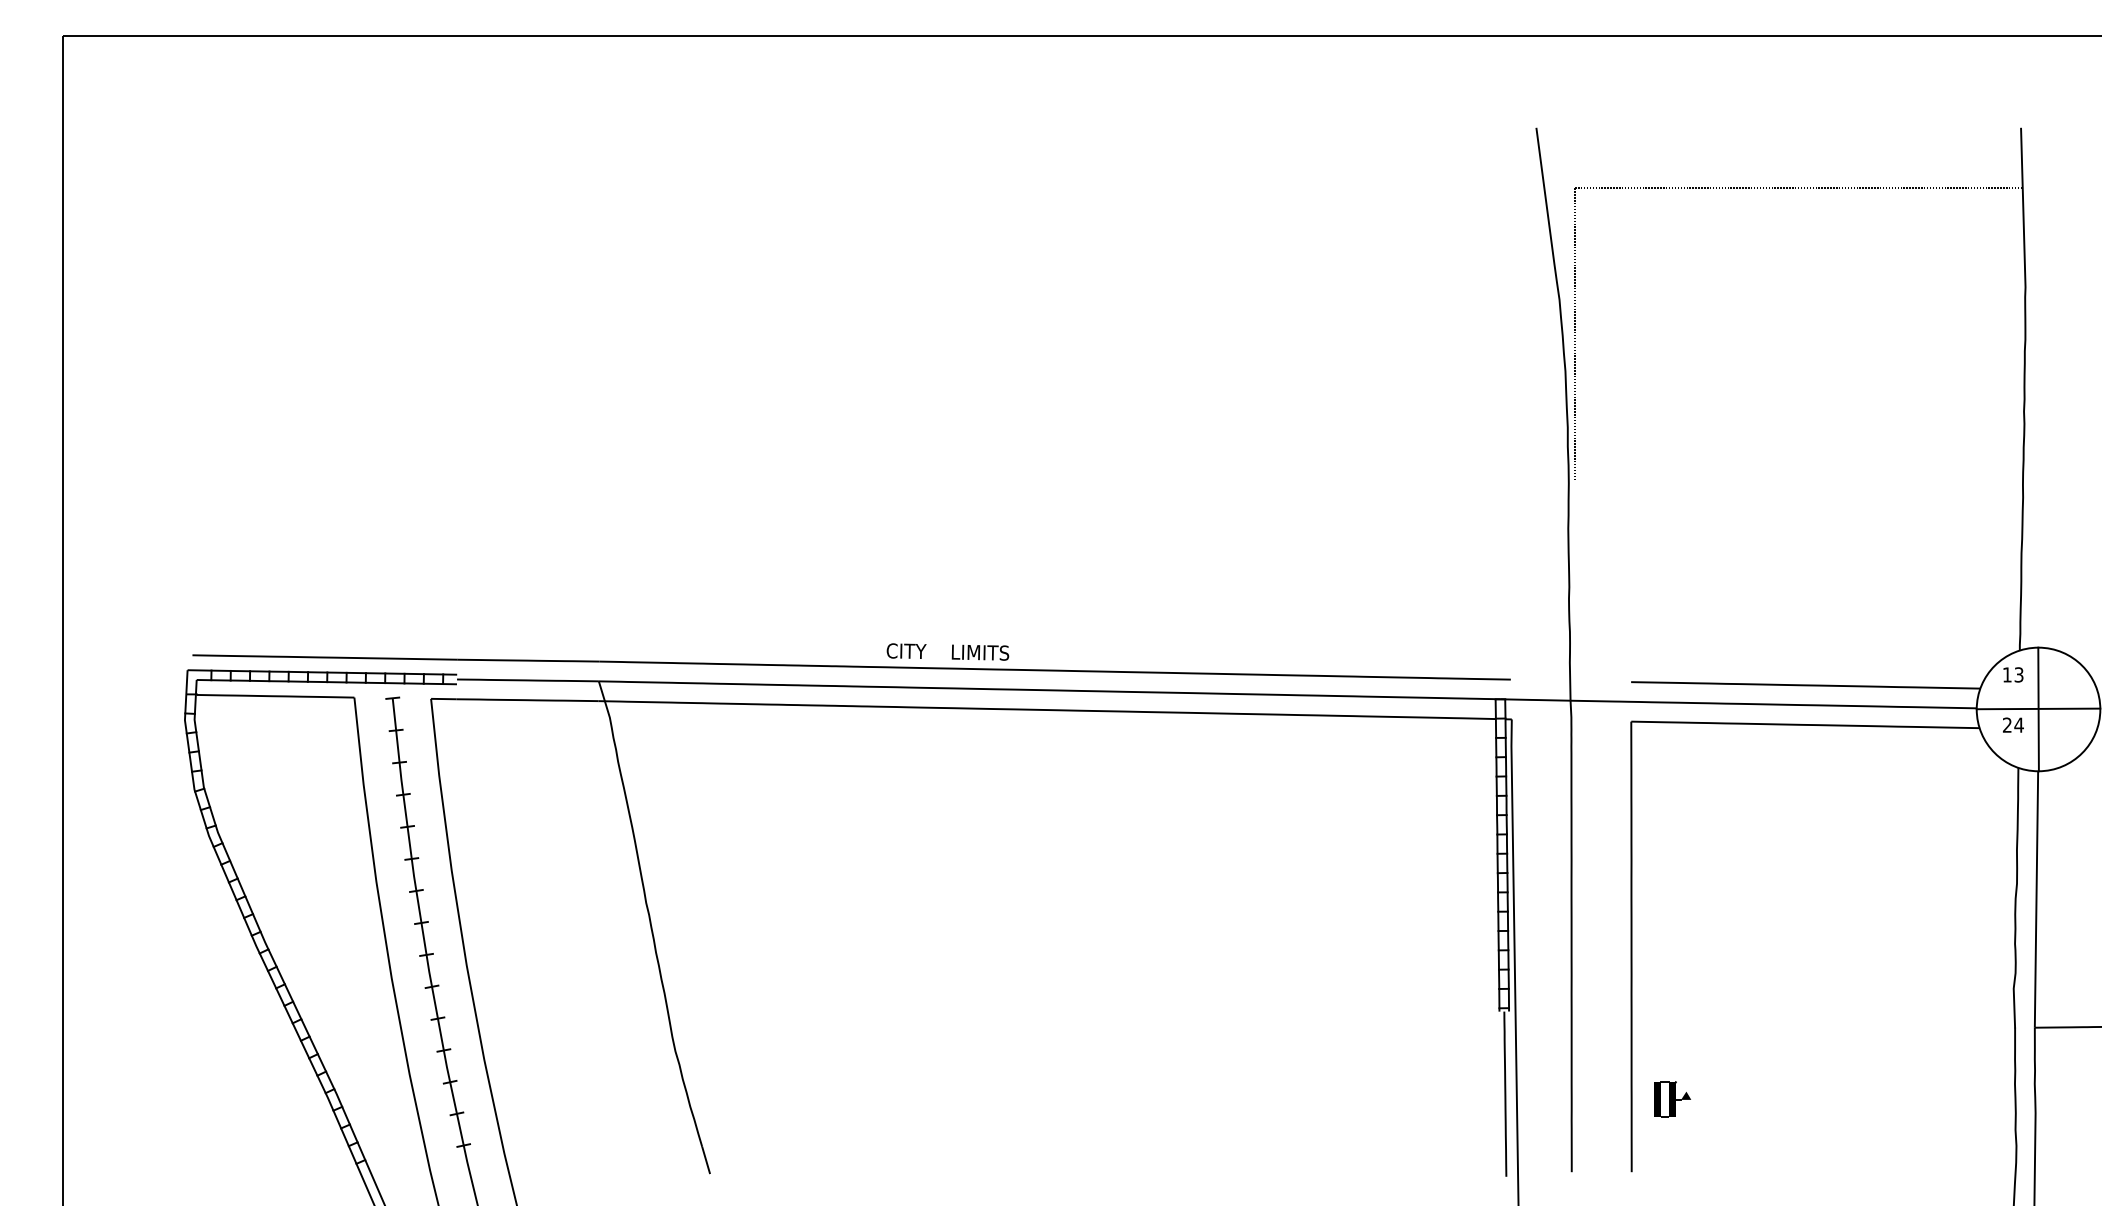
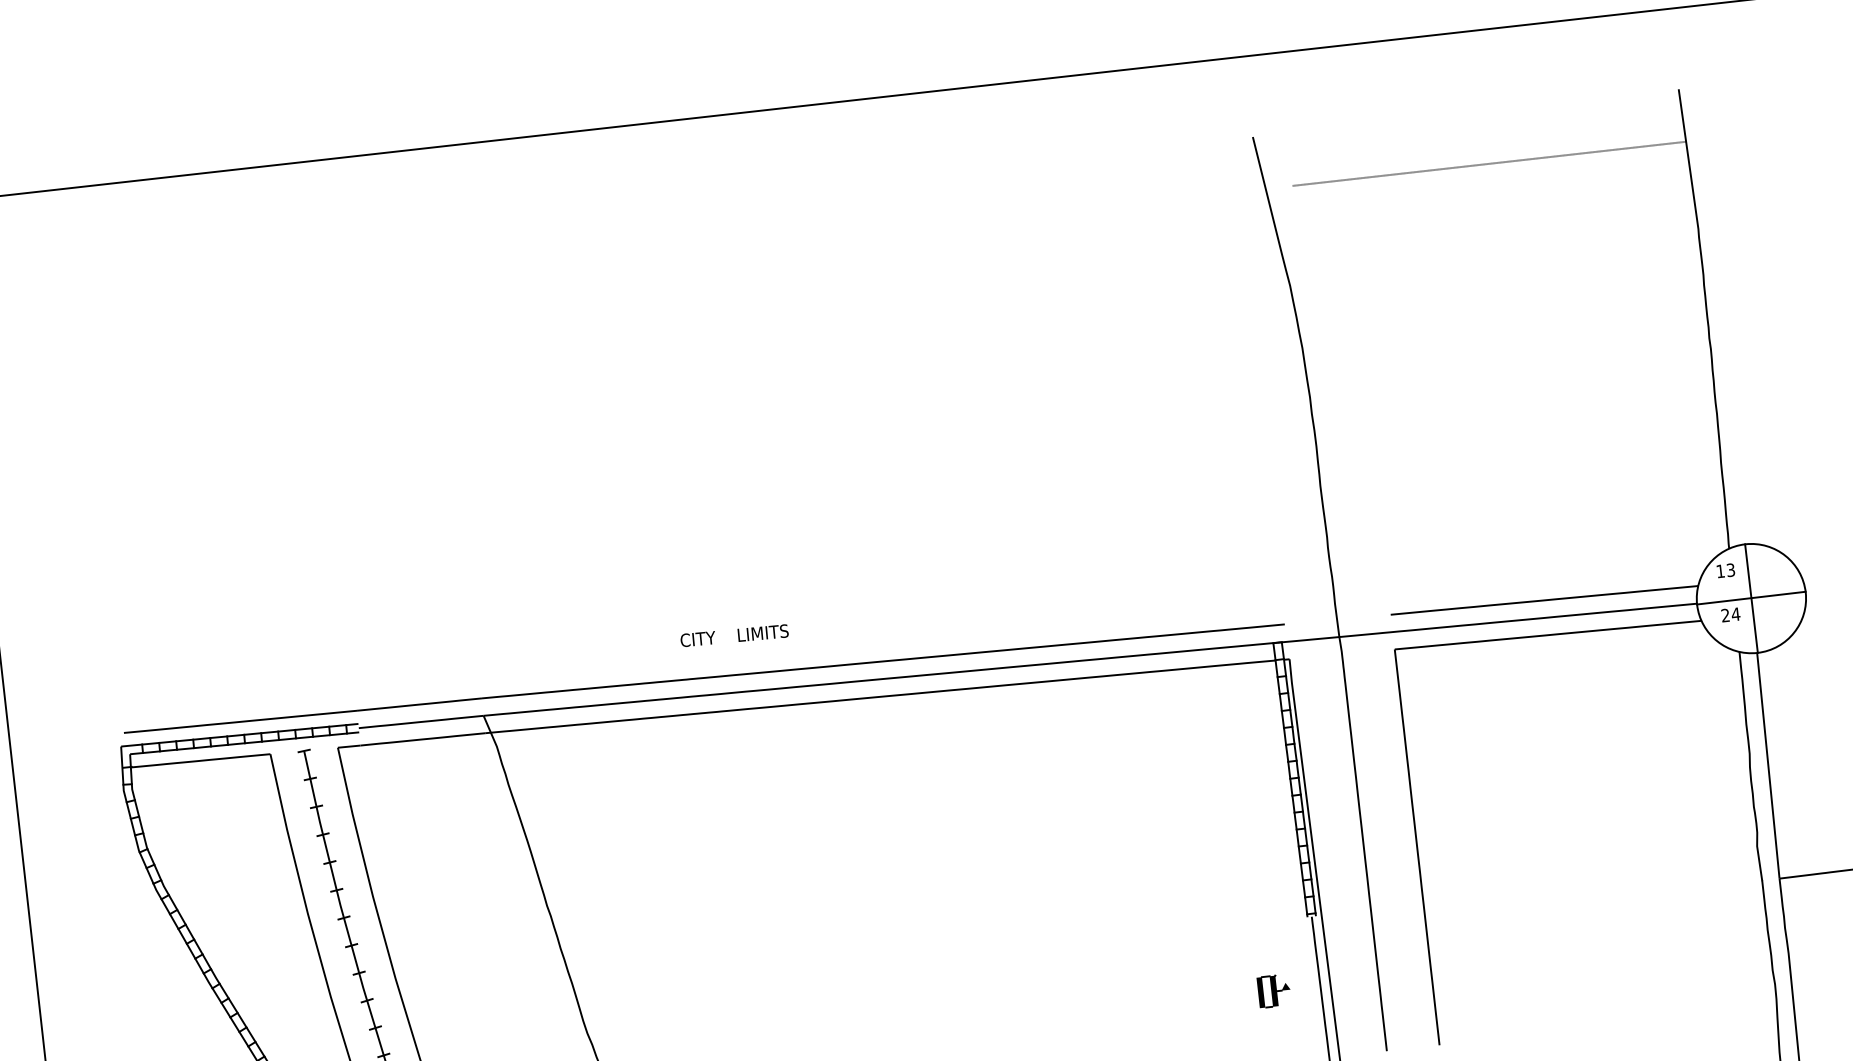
line: (1574, 333) -> (1306, 313), removed
text: (947, 651) -> (734, 635), moved
part: (1672, 1099) -> (1274, 991), moved

